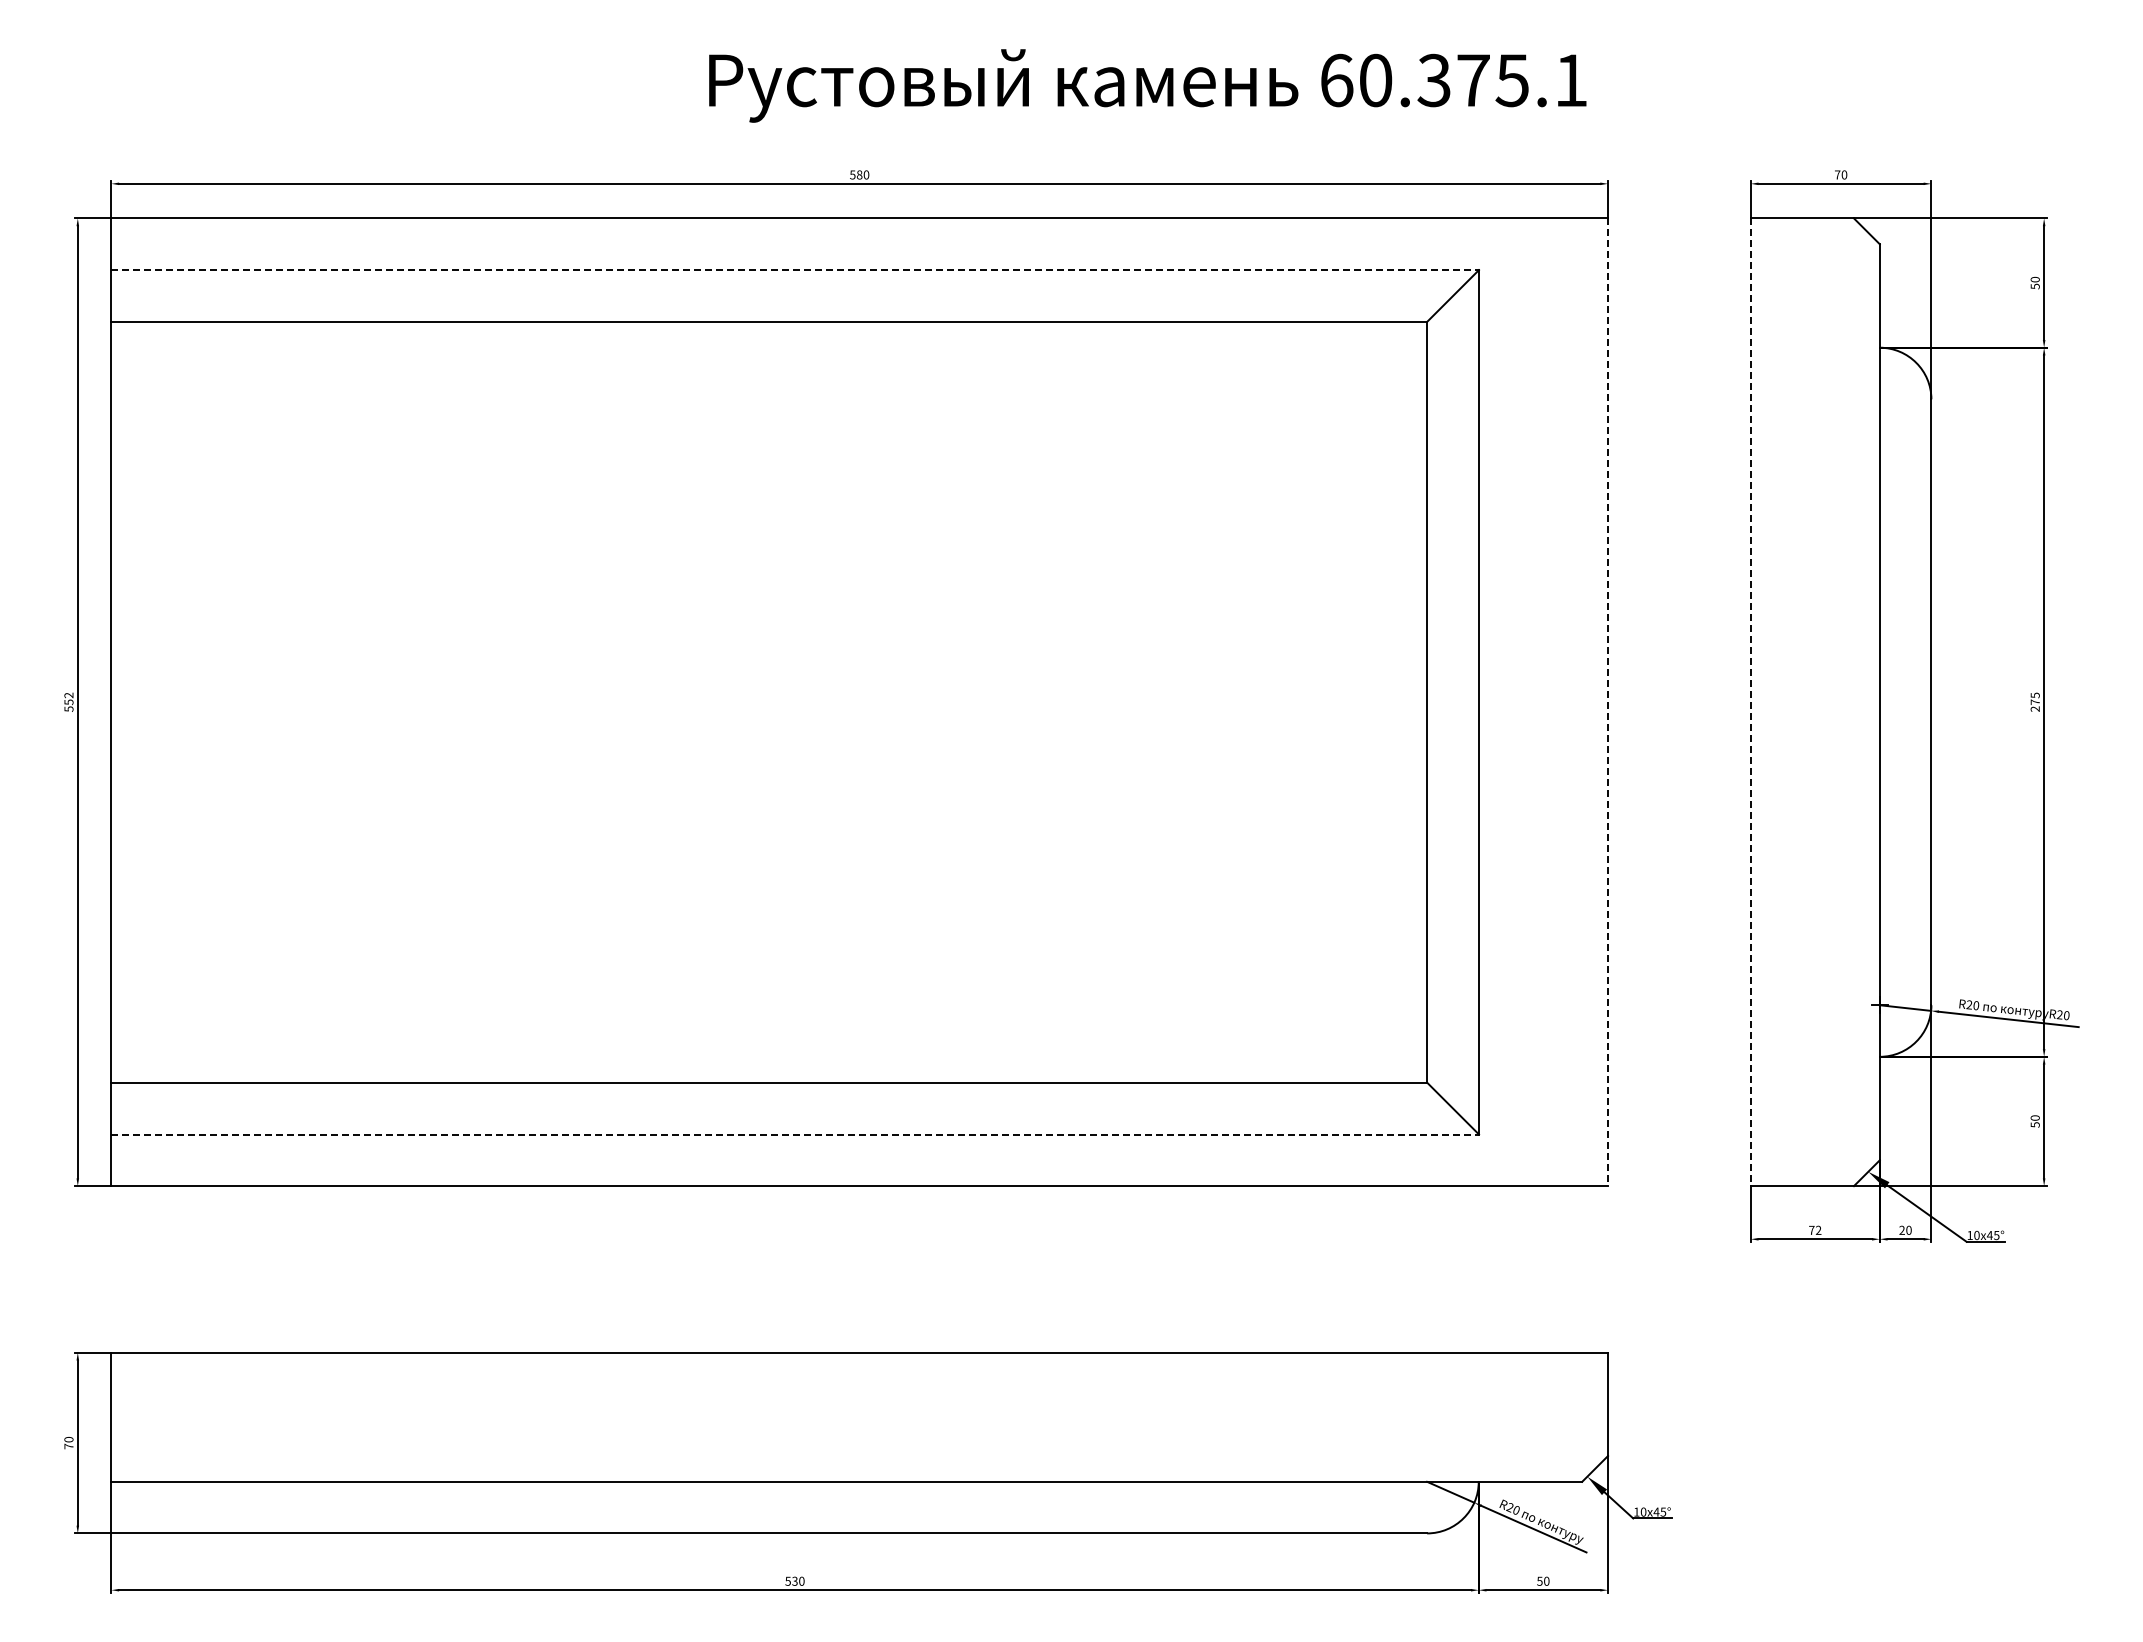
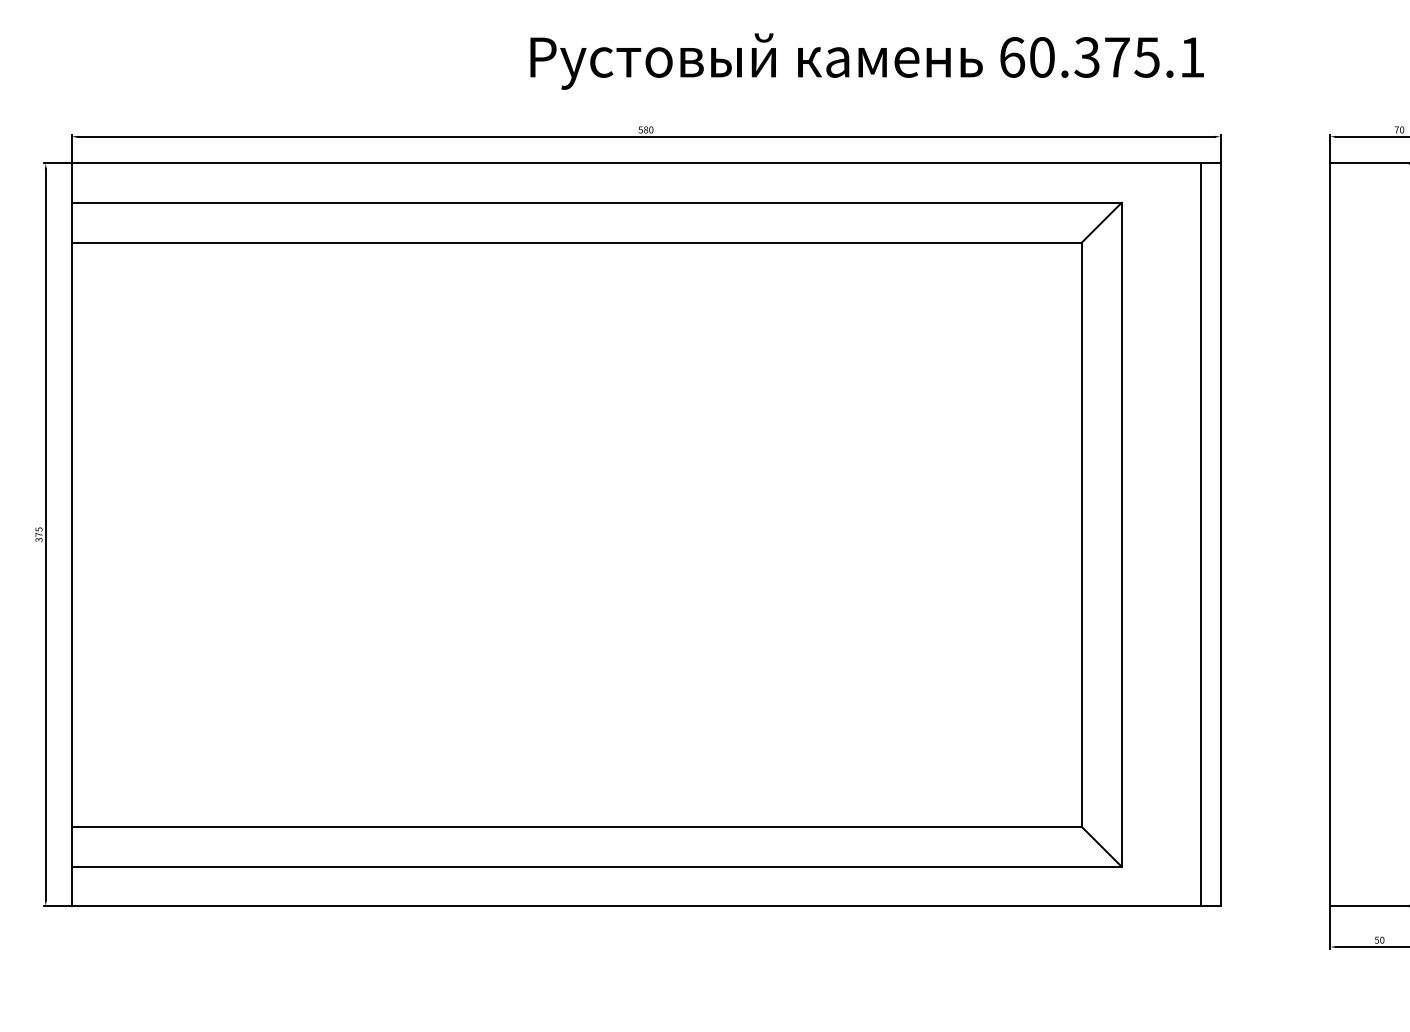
line: (795, 270) -> (596, 203), dashed -> solid
text: (68, 701) -> (38, 534), 552 -> 375
line: (1582, 702) -> (1200, 534), added
line: (1608, 702) -> (1220, 534), dashed -> solid
line: (1750, 702) -> (1329, 534), dashed -> solid
line: (795, 1134) -> (596, 866), dashed -> solid
text: (1815, 1230) -> (1379, 940), 72 -> 50

